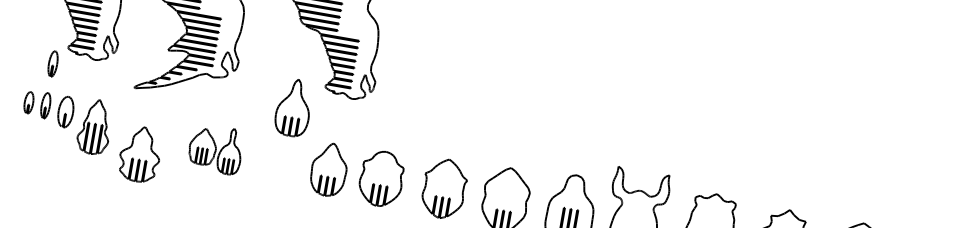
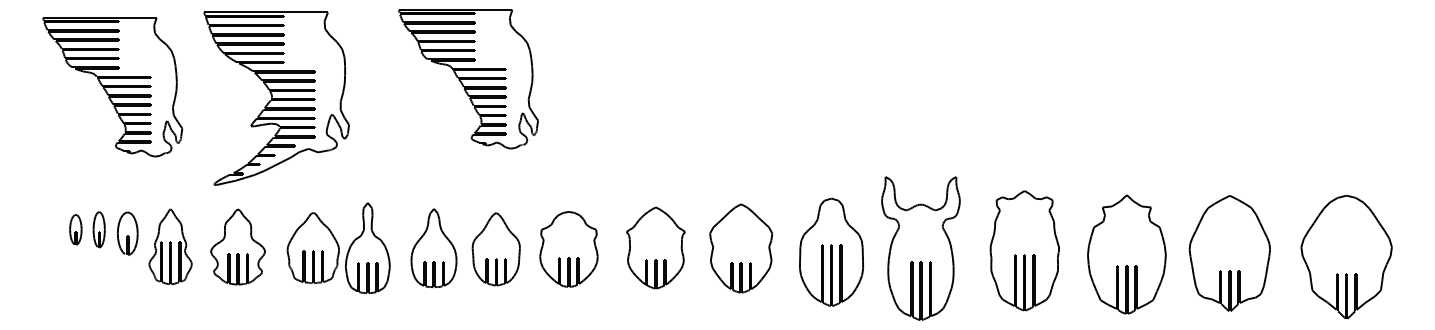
part: (52, 63) -> (98, 171), removed
part: (293, 107) -> (433, 247), moved
part: (215, 148) -> (338, 247), size x1.43
part: (139, 153) -> (237, 246), moved

